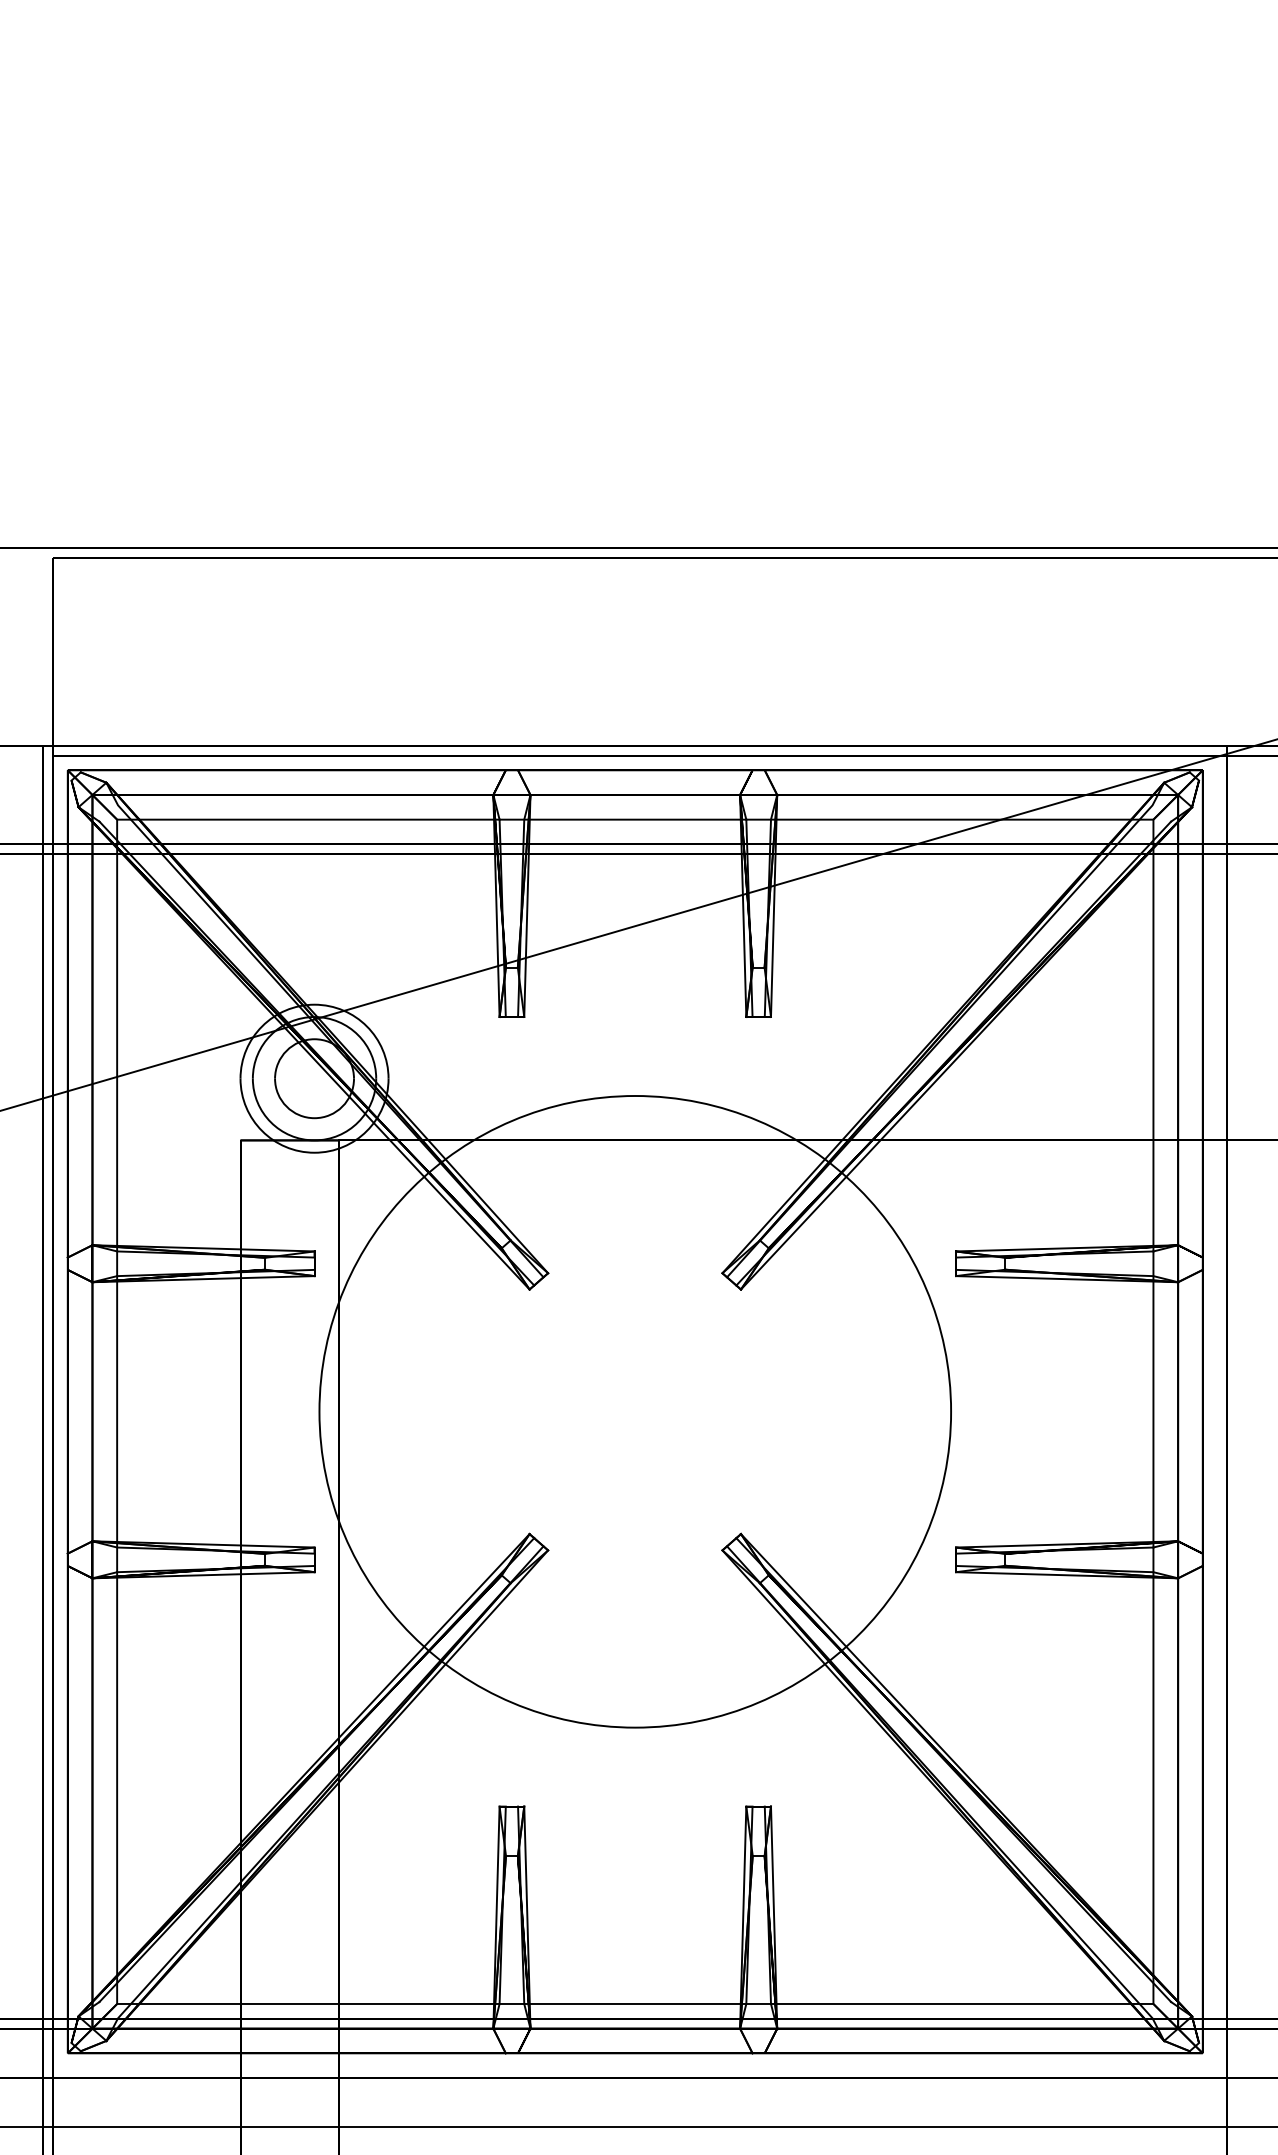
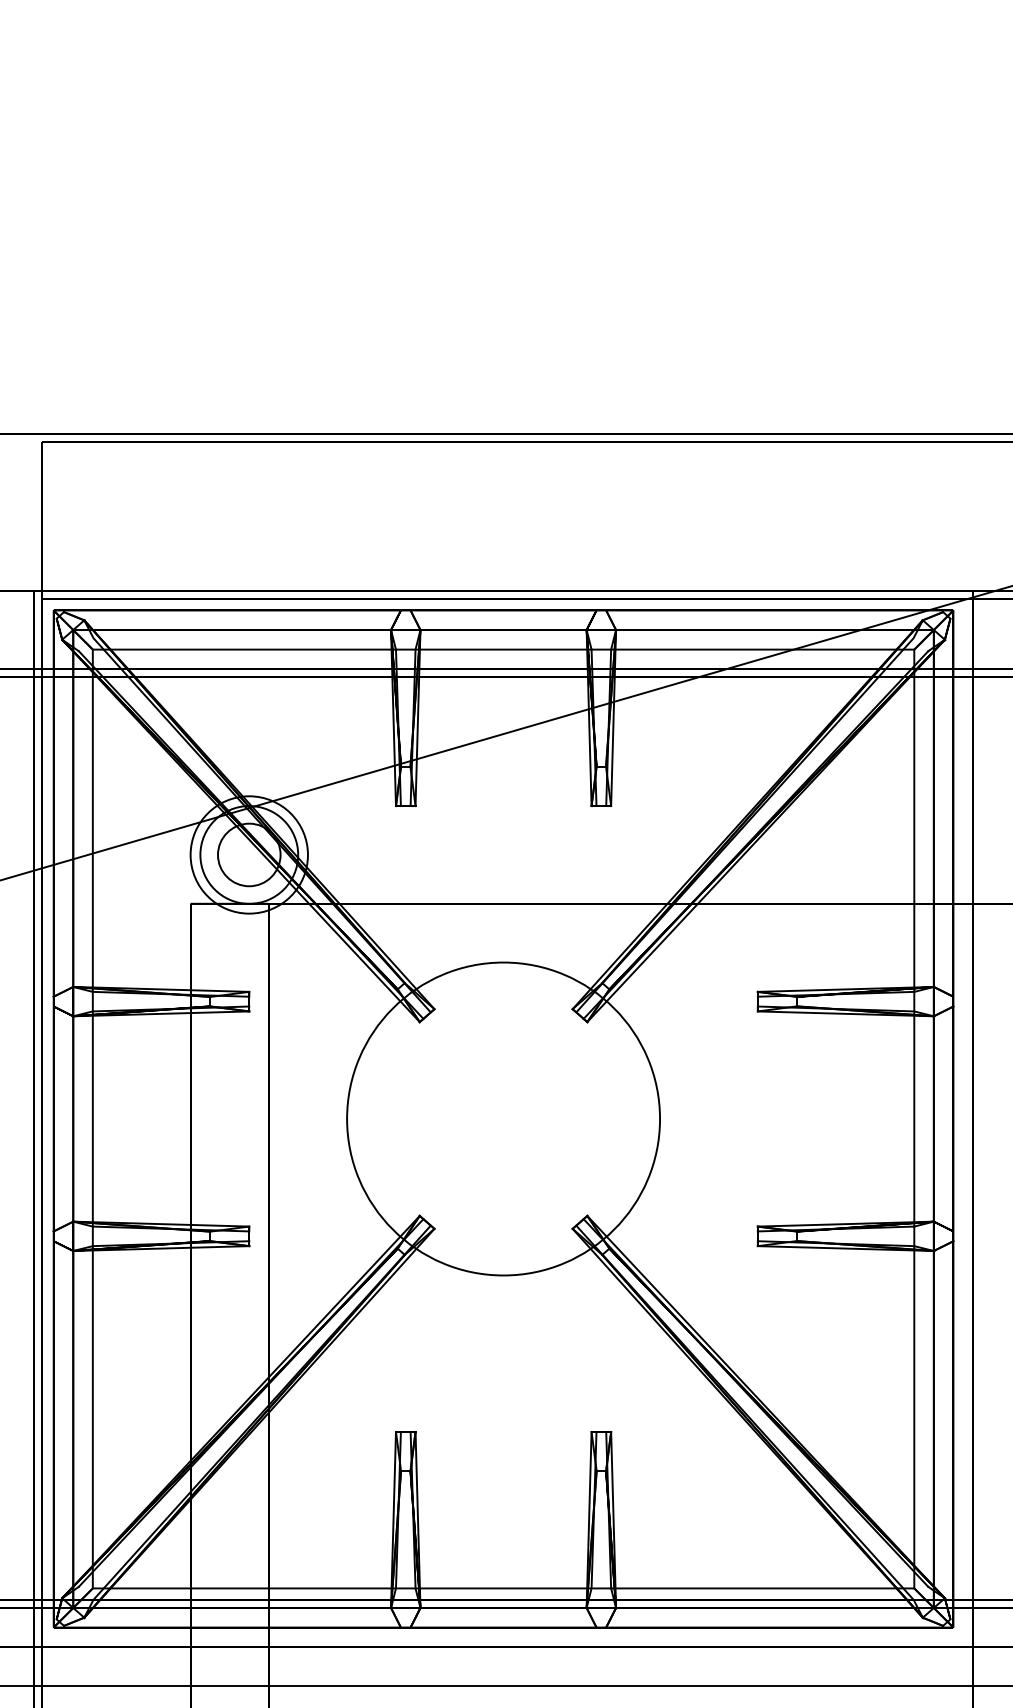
circle: (634, 1411) -> (502, 1118), size x0.62

